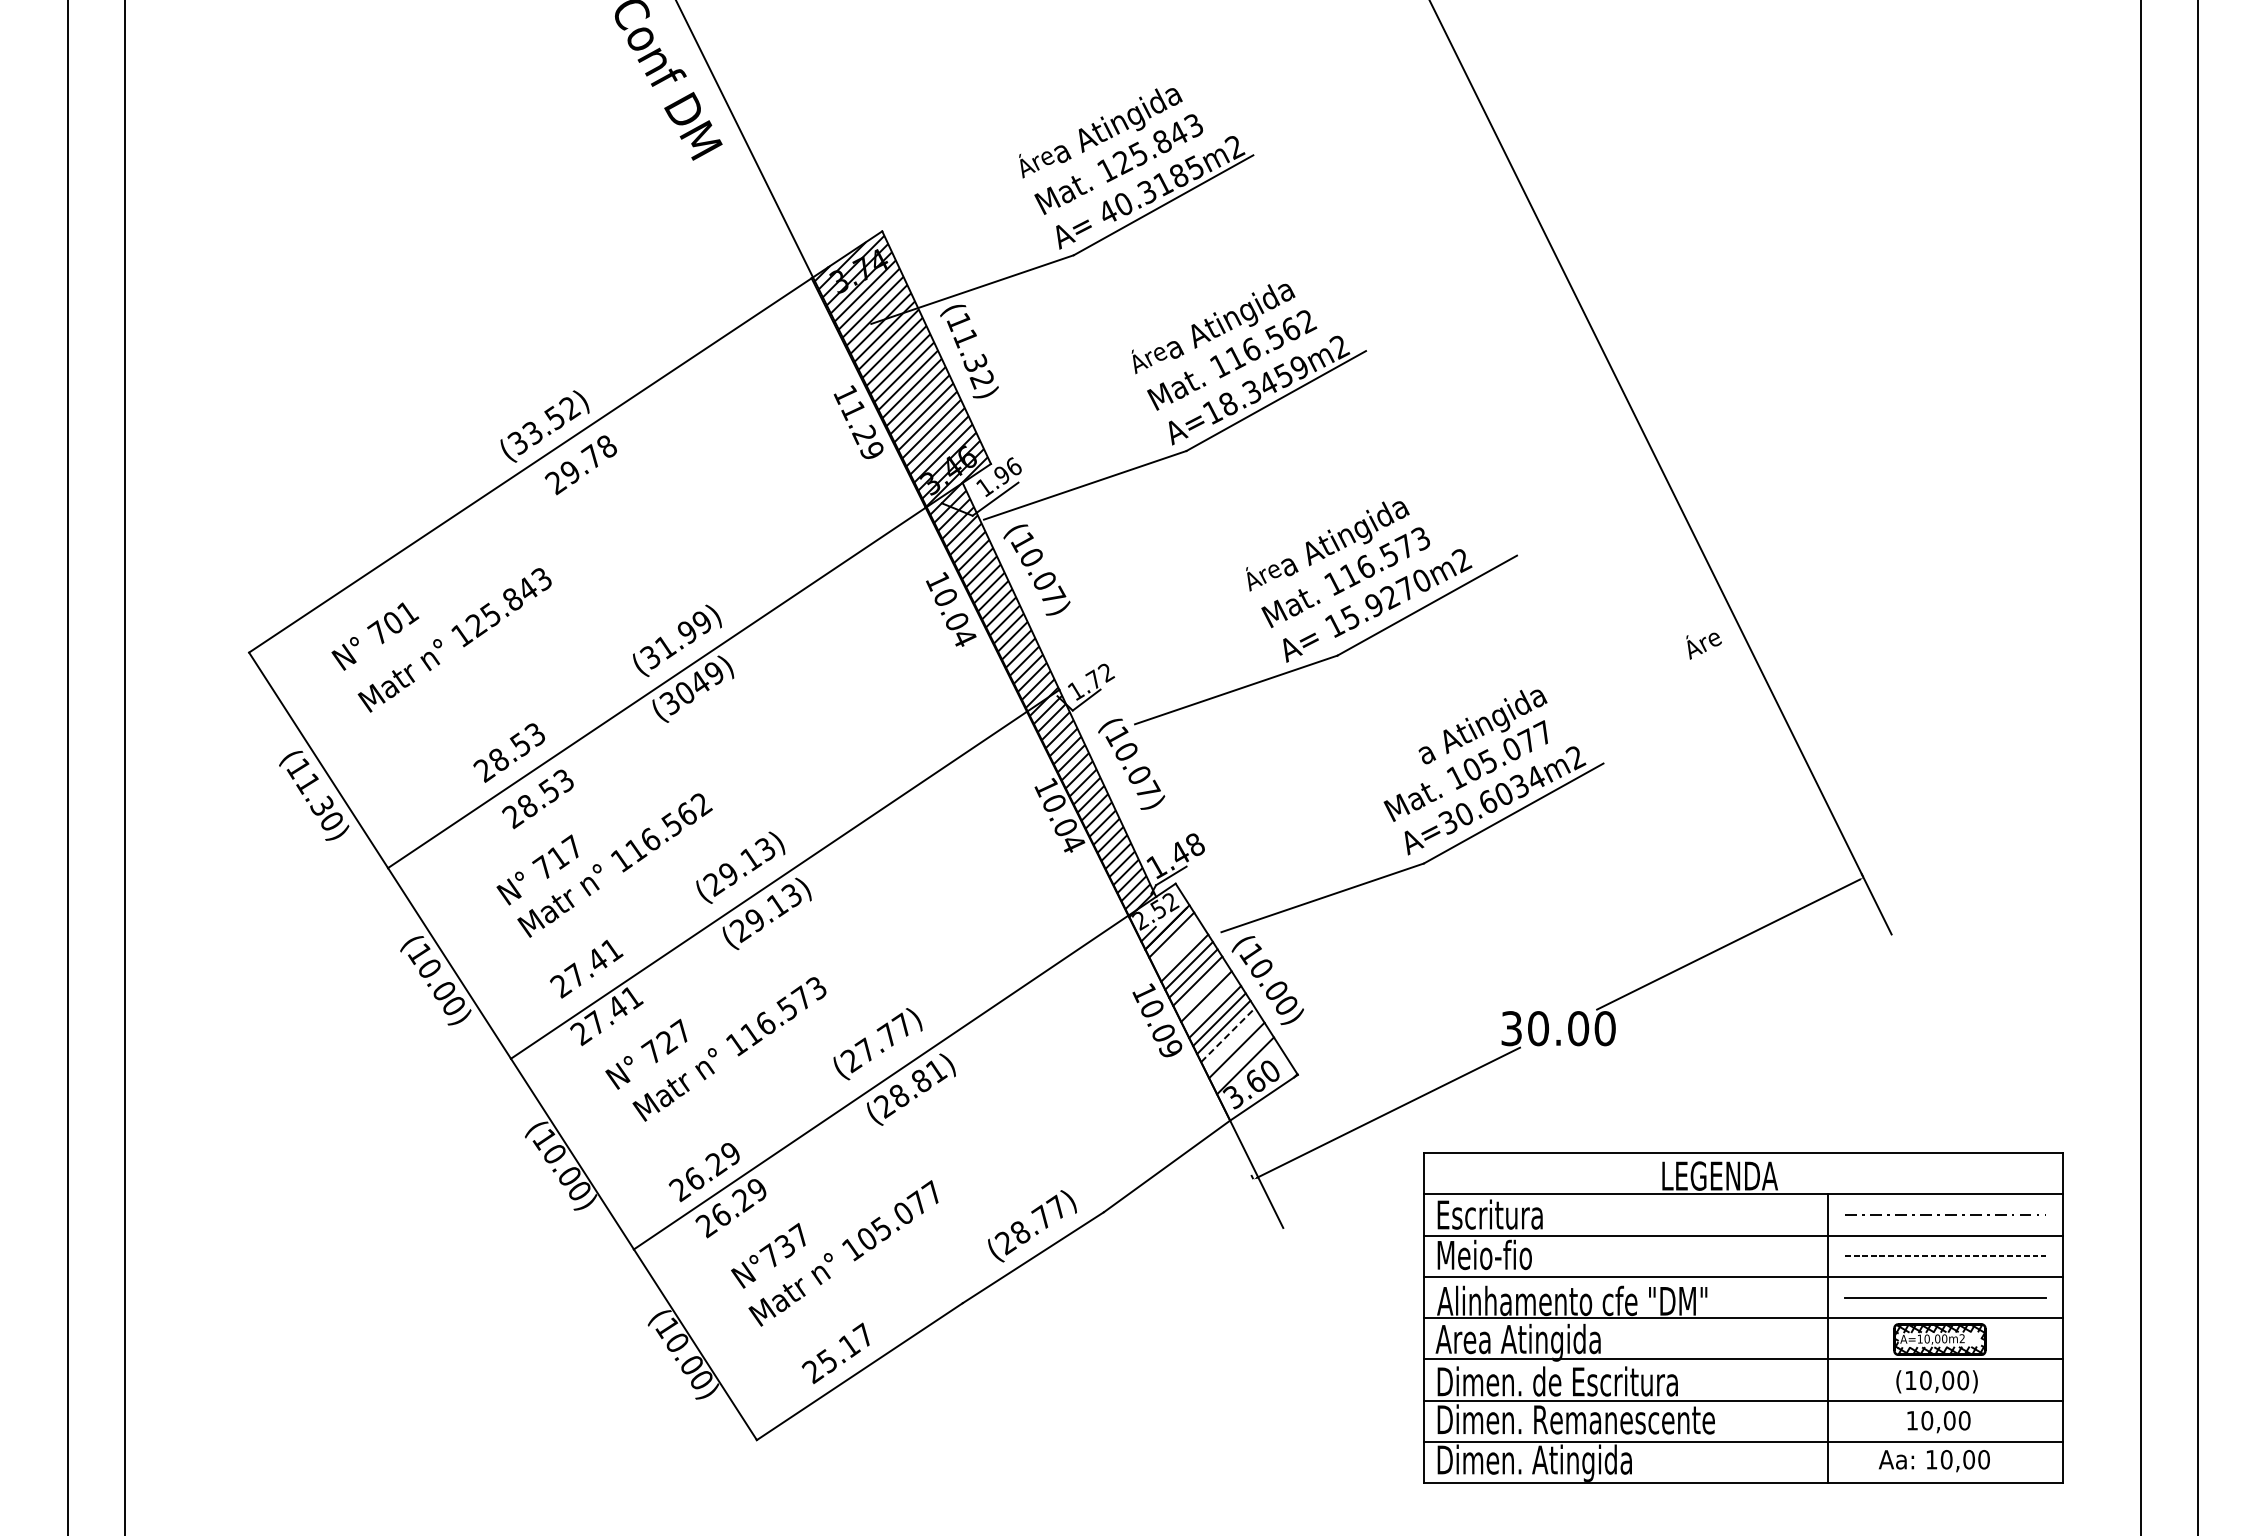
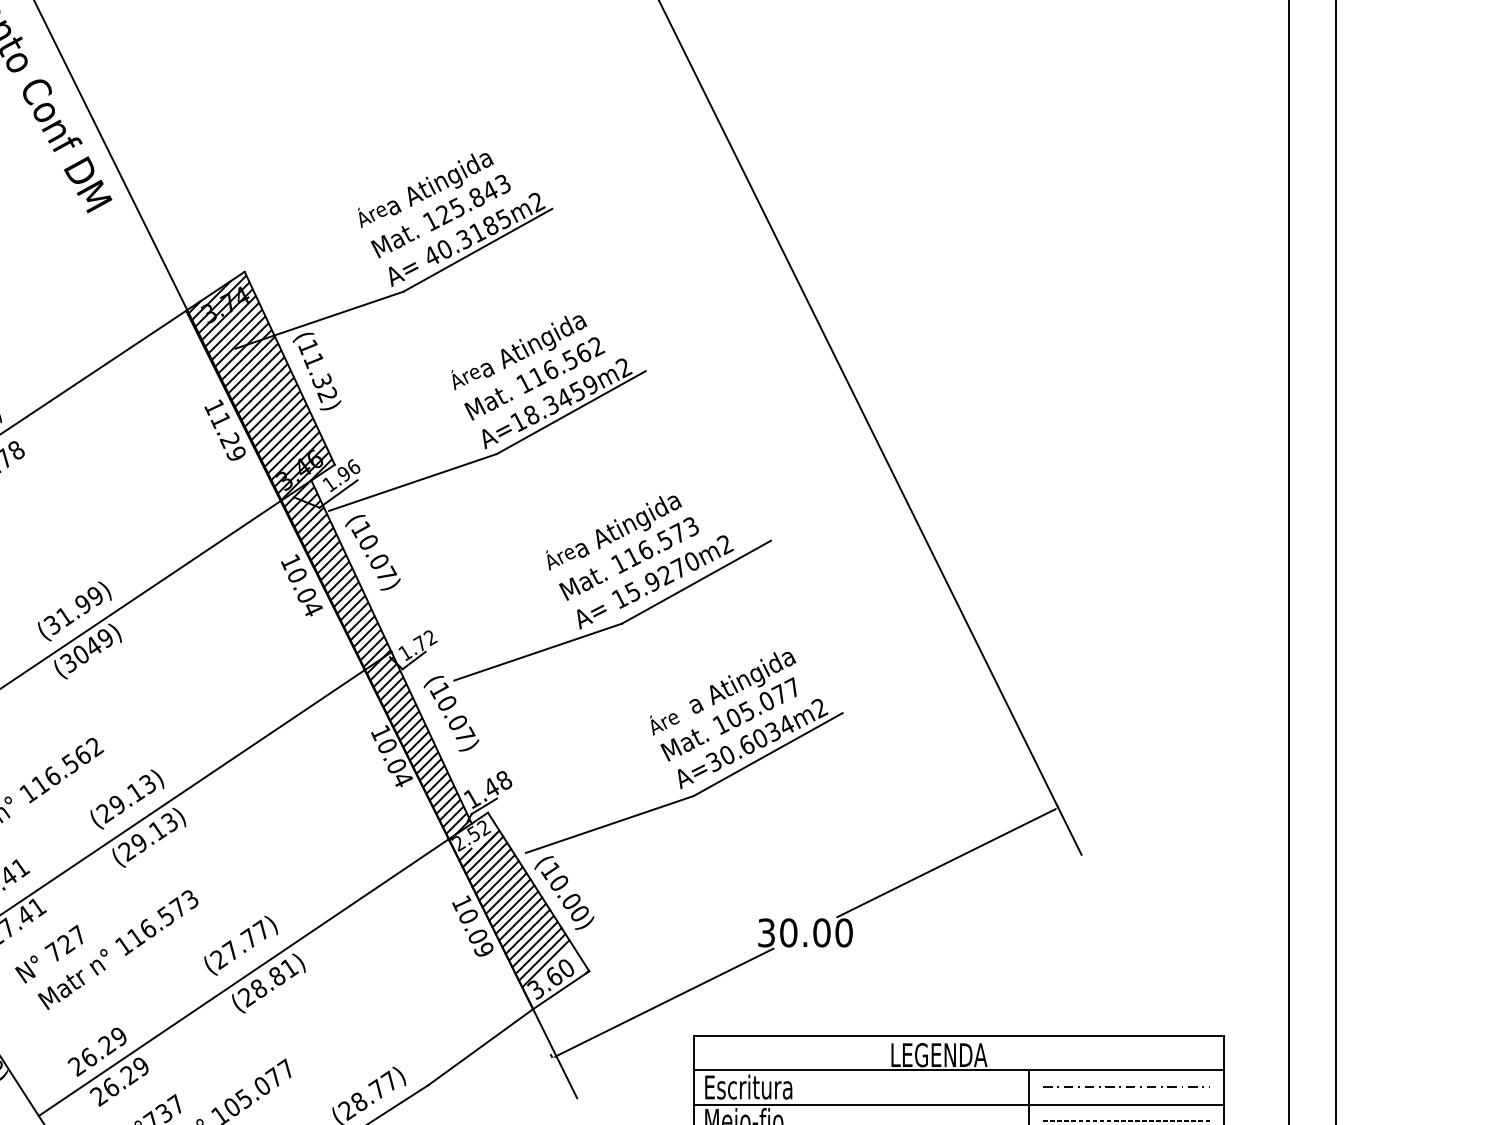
text: (1703, 645) -> (664, 723), moved
line: (1175, 942) -> (487, 861), added
line: (1180, 950) -> (491, 868), added
line: (1202, 988) -> (510, 899), added
line: (1210, 1004) -> (516, 912), added
line: (1228, 1034) -> (531, 937), dashed -> solid
line: (1232, 1042) -> (535, 944), added
line: (1241, 1058) -> (542, 957), added

